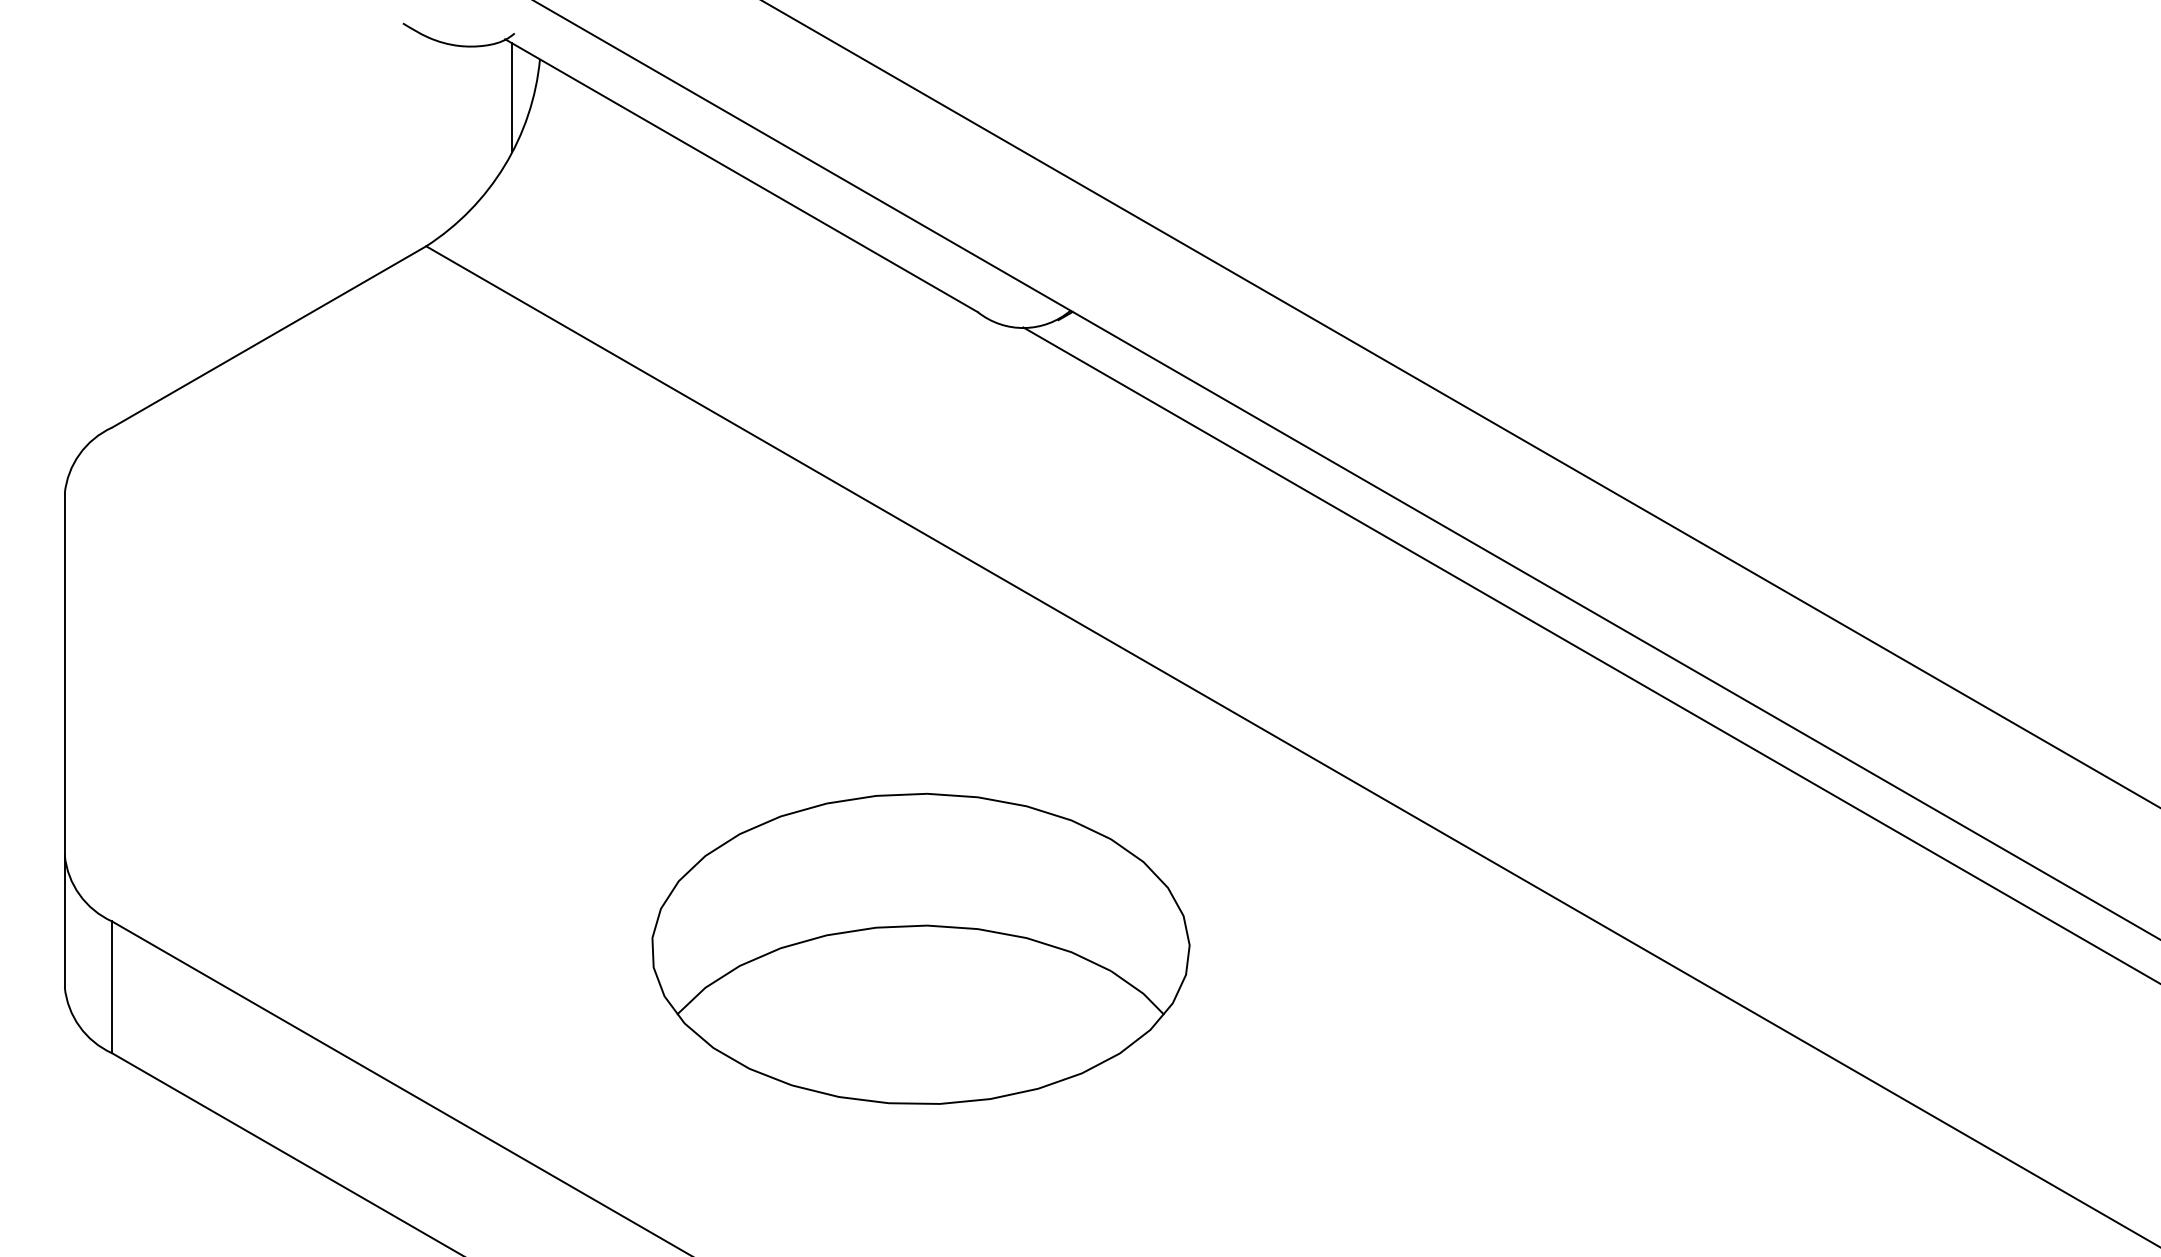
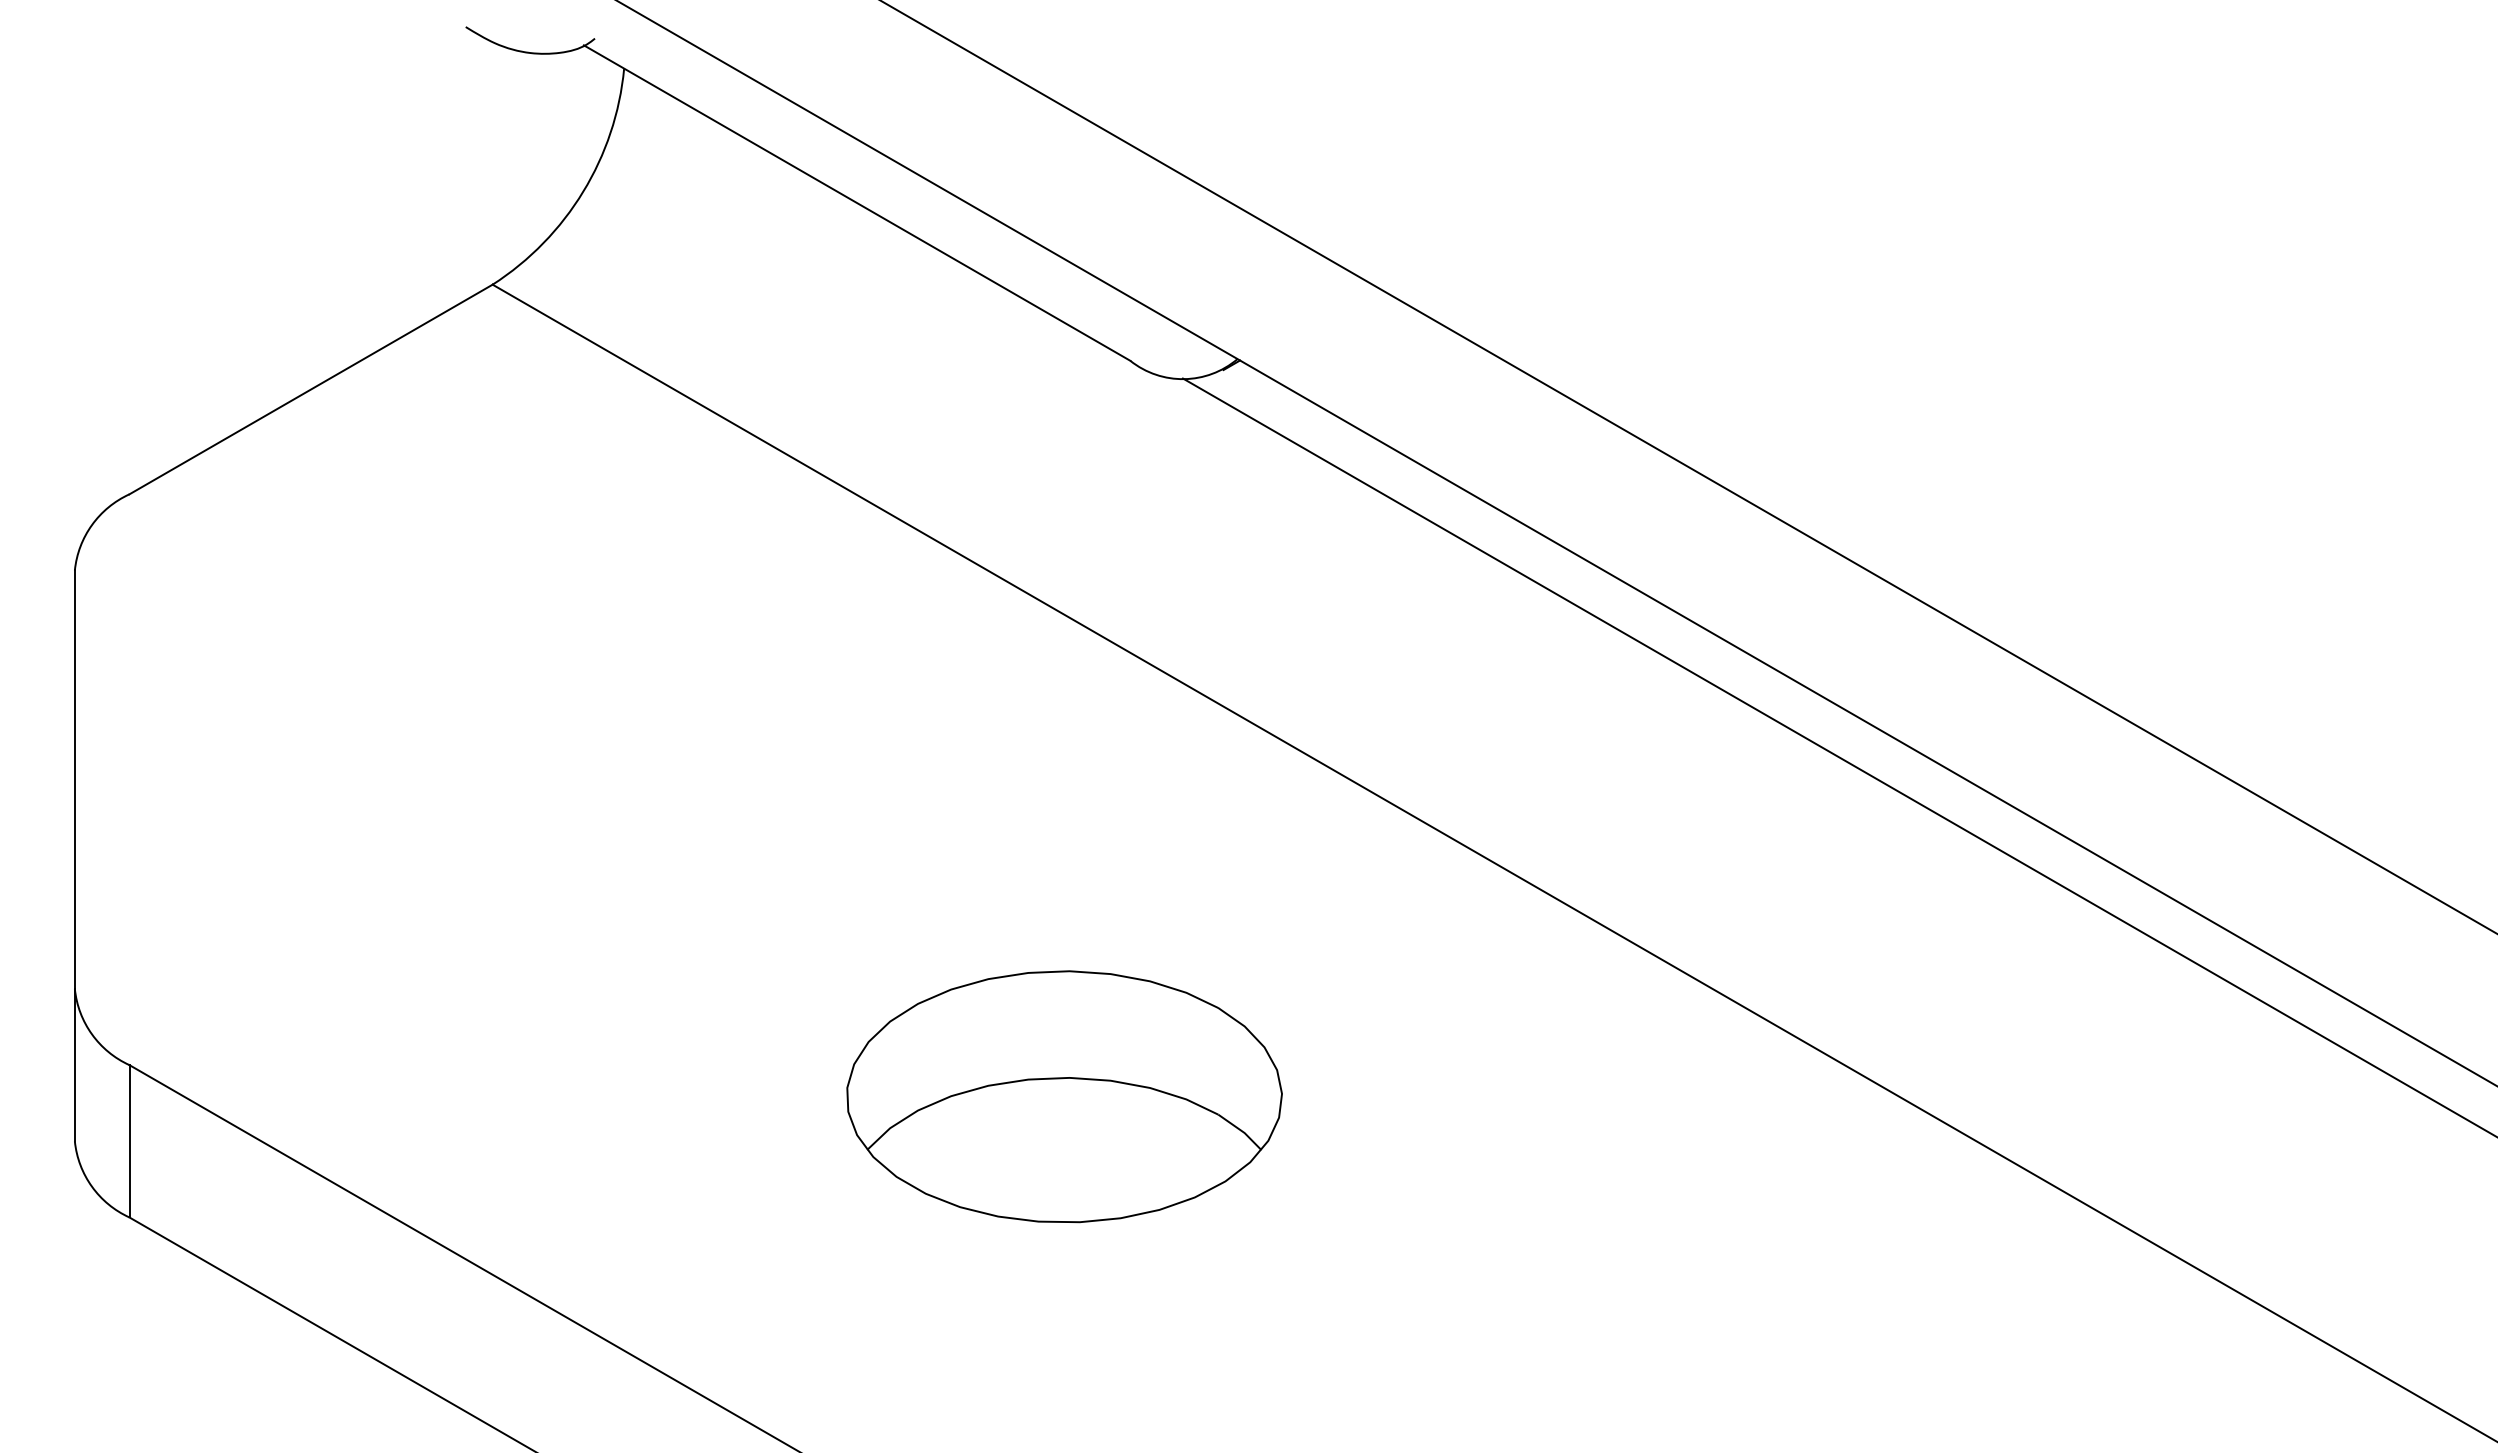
line: (511, 97) -> (591, 112), removed
part: (920, 948) -> (1064, 1096), size x0.7

